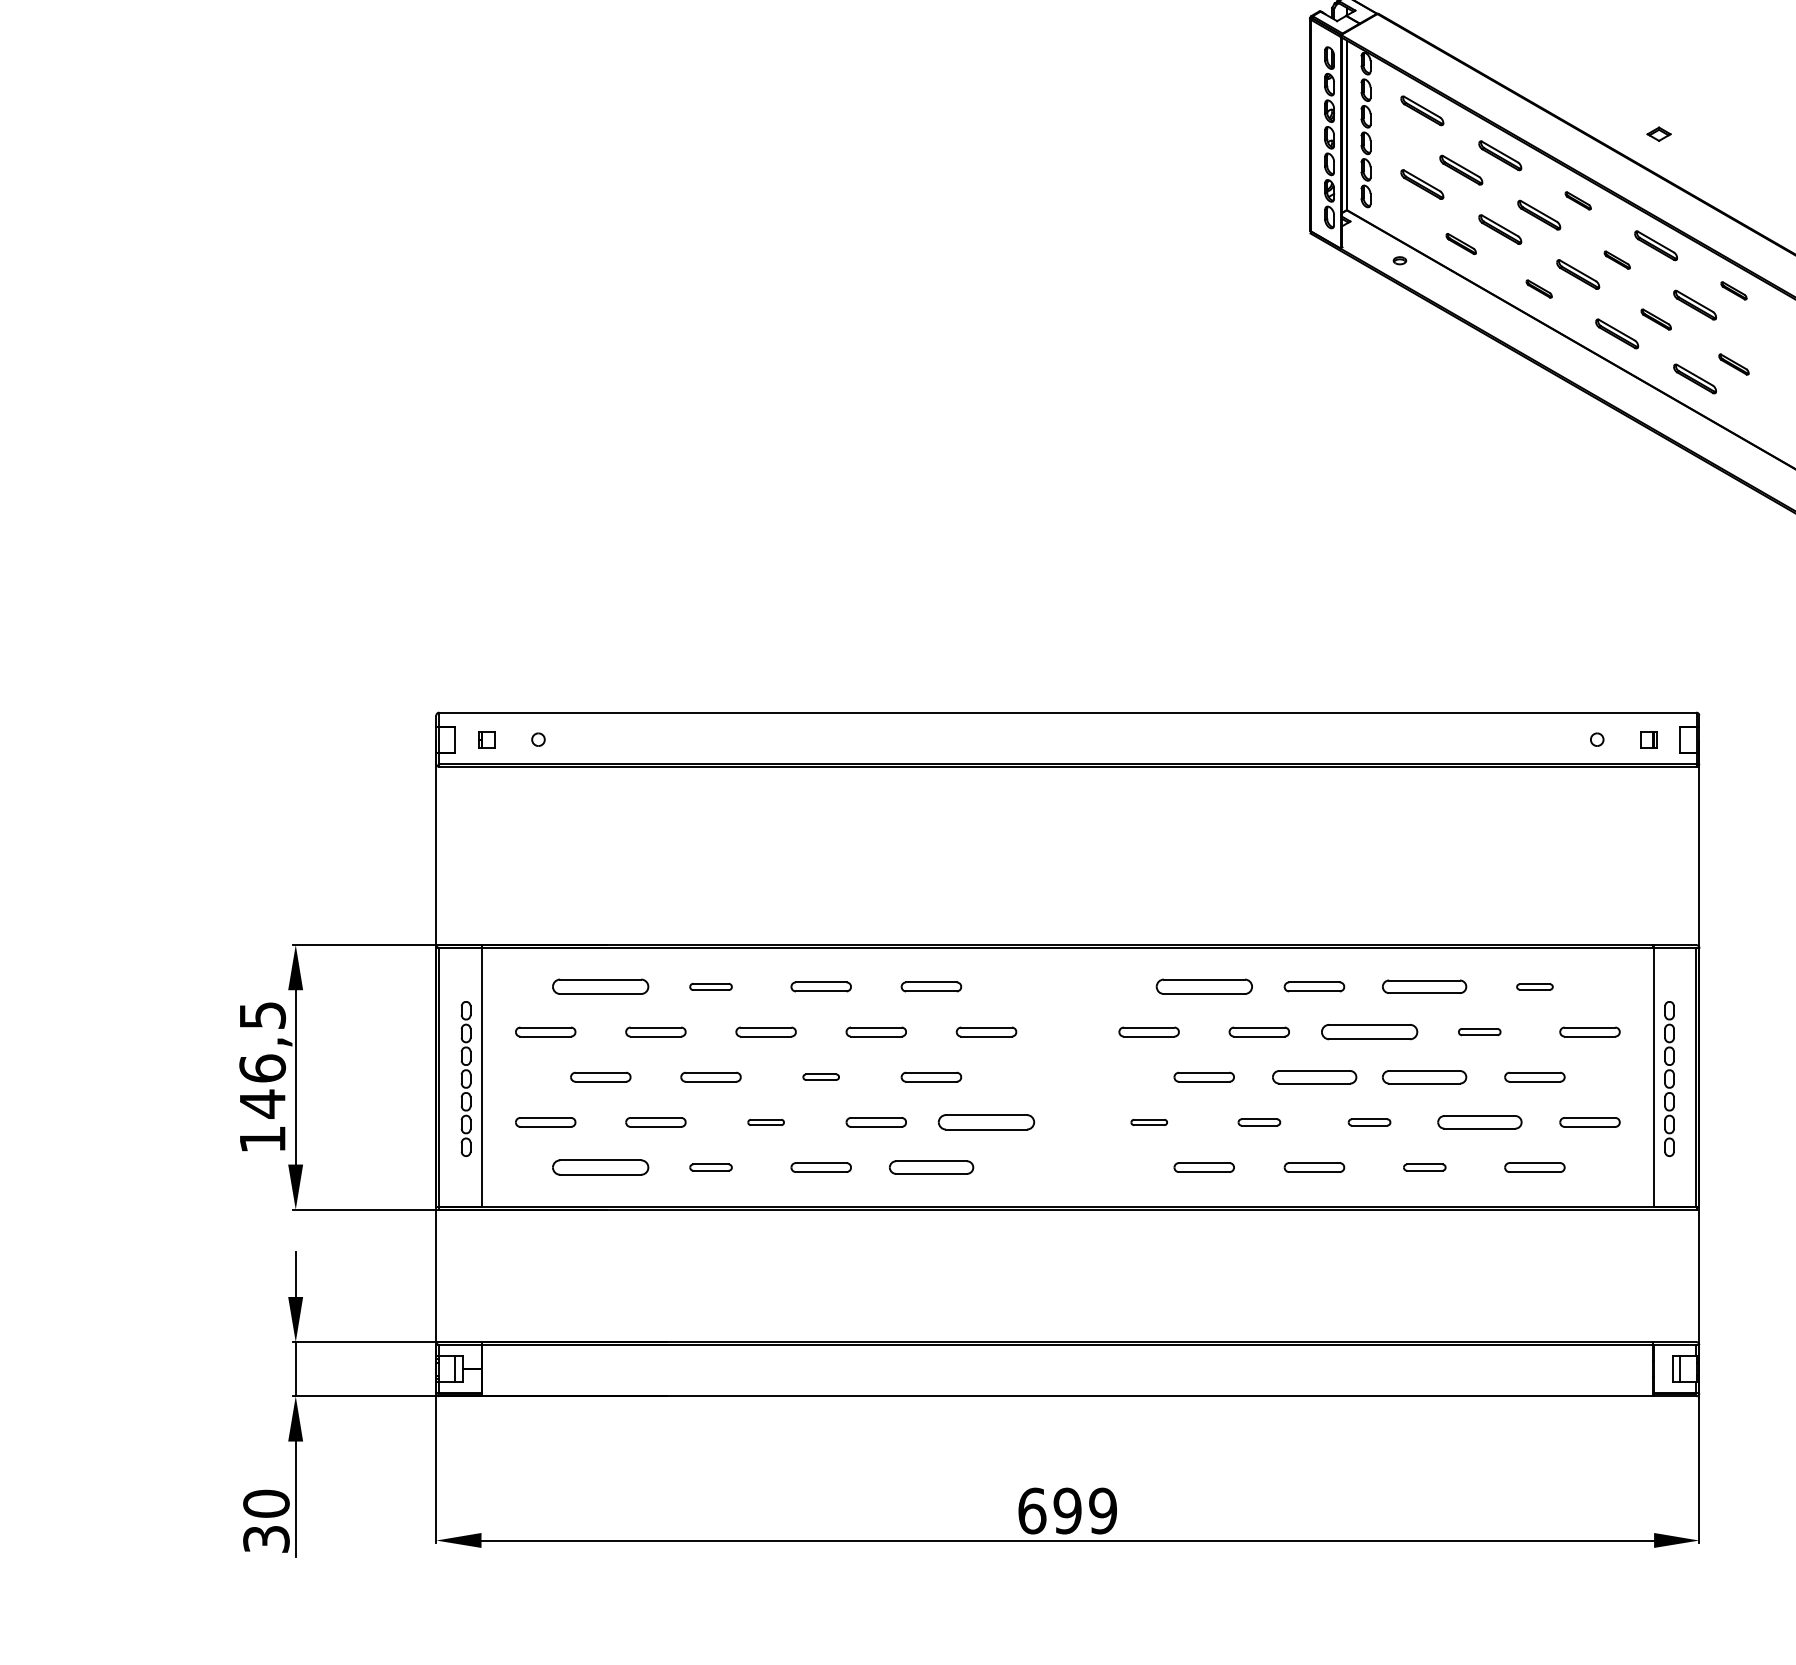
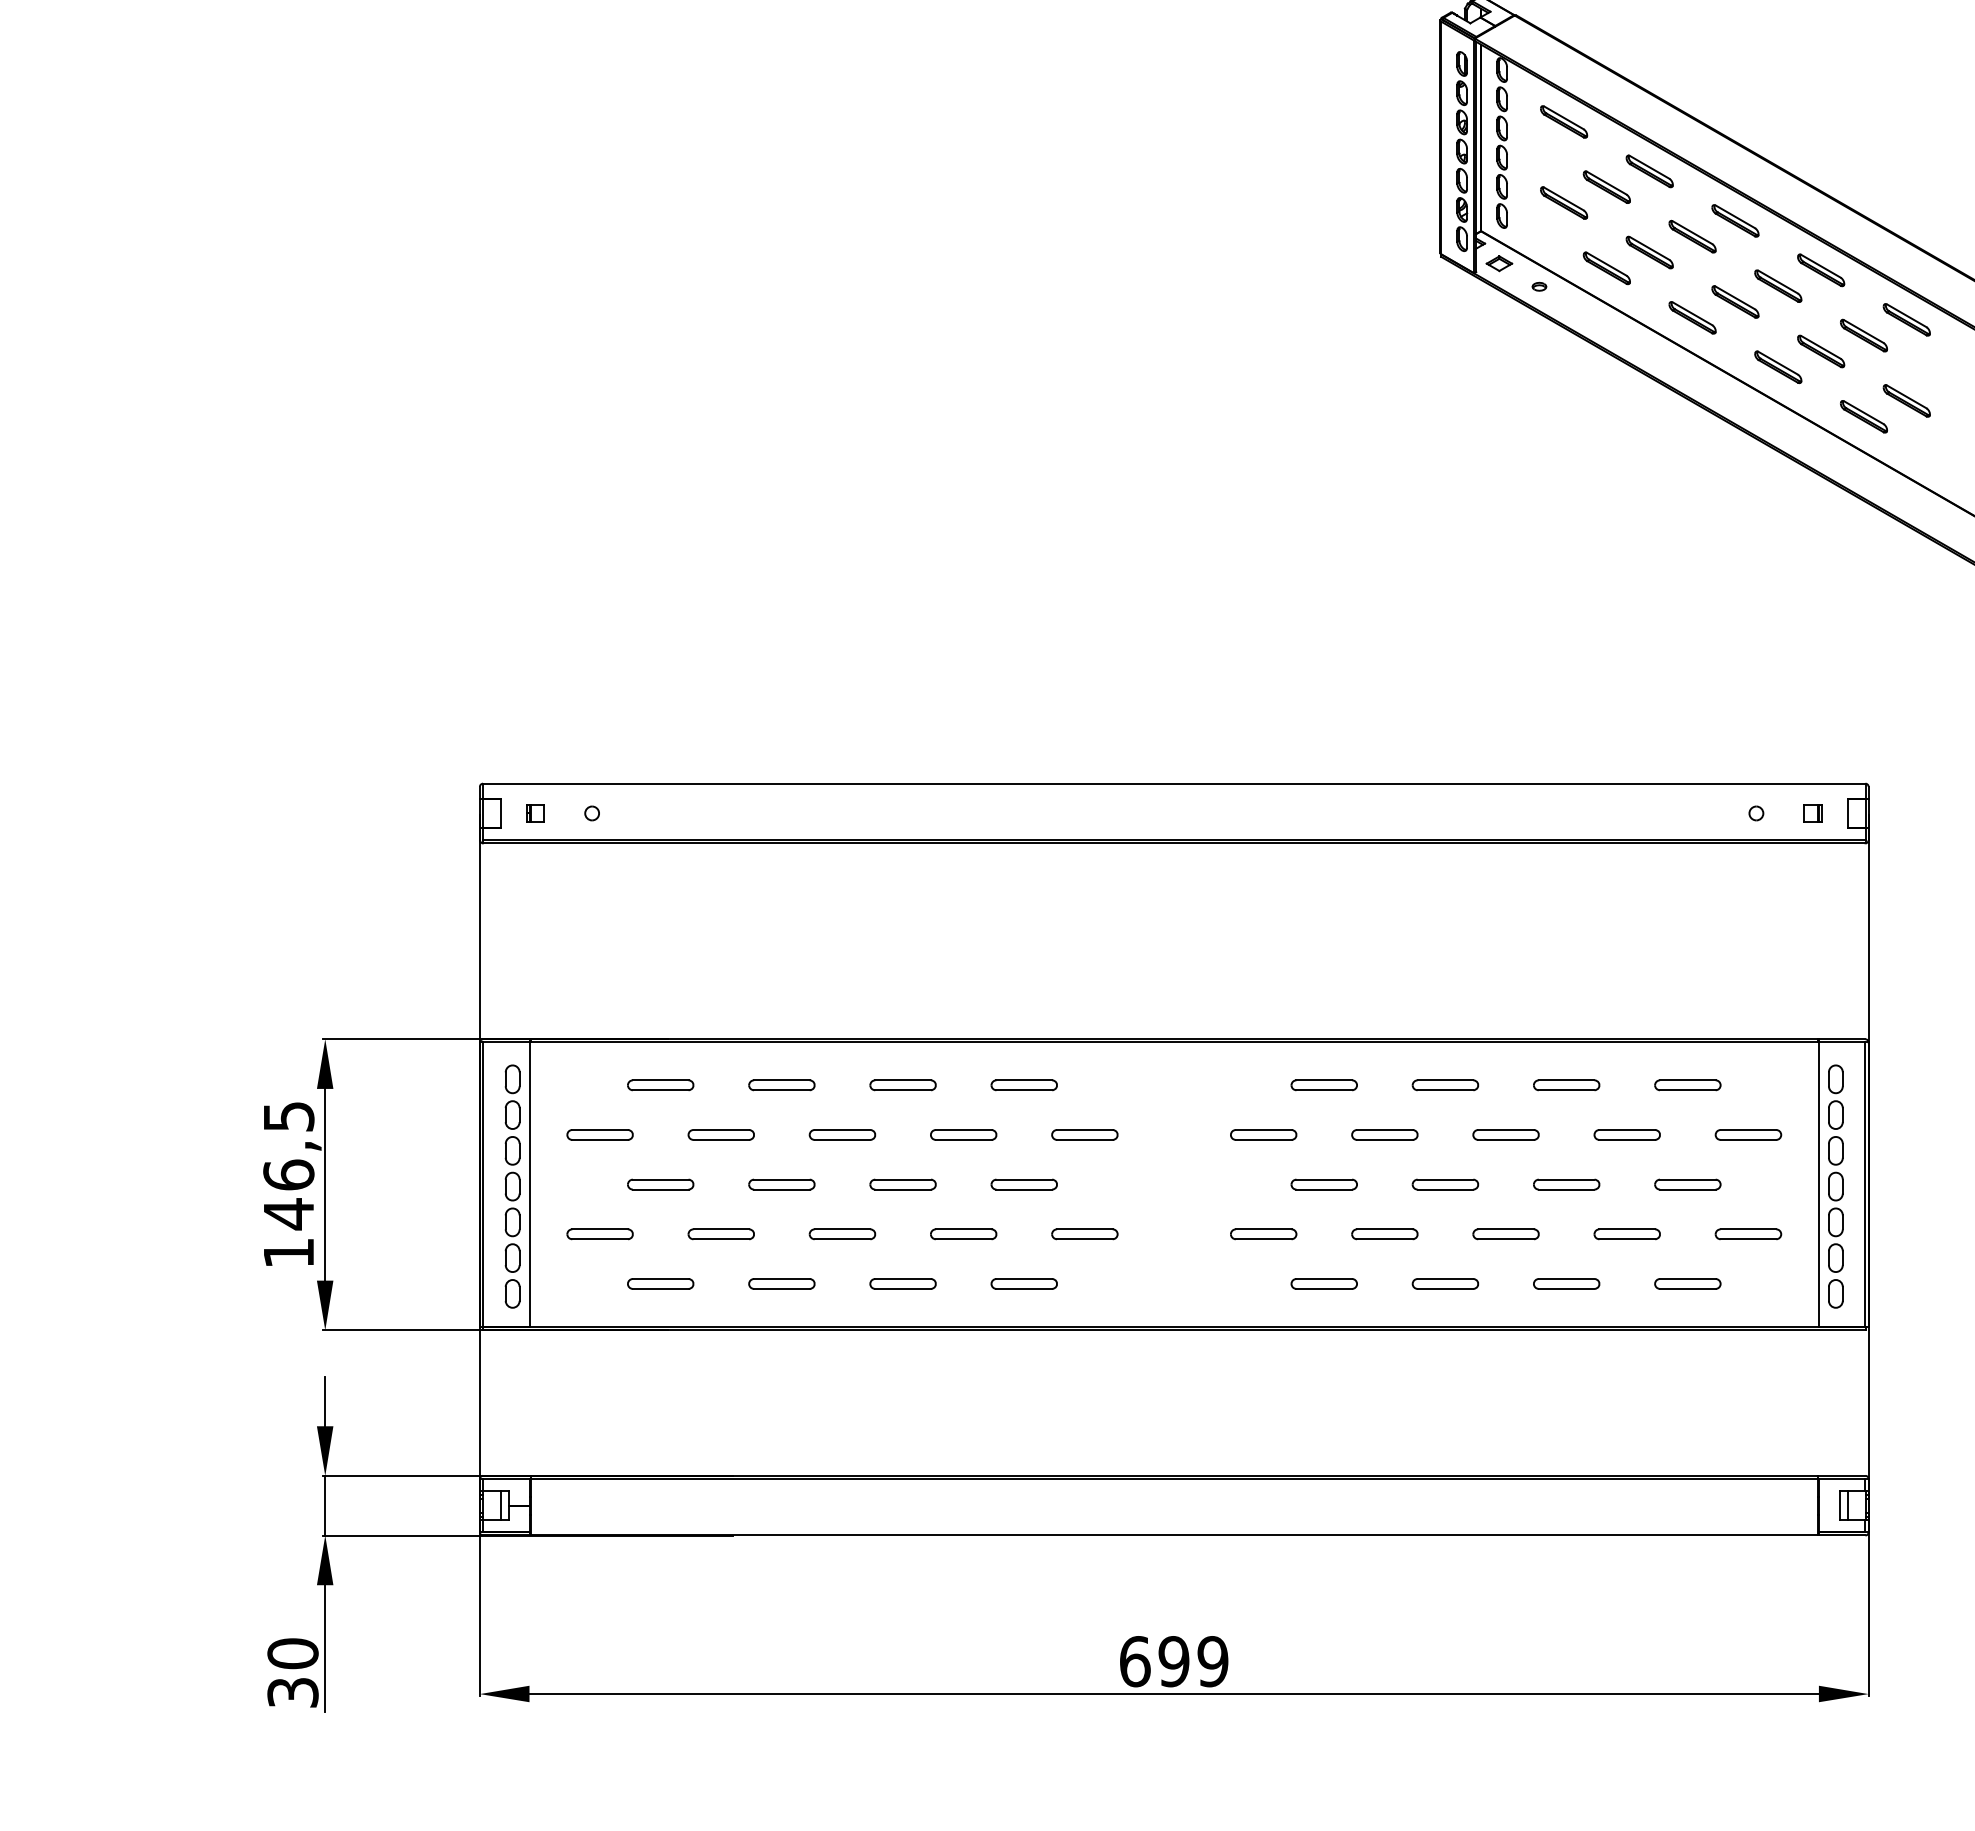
part: (1659, 134) -> (1499, 263), moved
part: (1578, 200) -> (1735, 220), size x1.67
part: (1460, 244) -> (1606, 268), size x1.43
part: (1617, 259) -> (1778, 285), size x1.67
part: (1539, 288) -> (1692, 317), size x1.67
part: (1733, 290) -> (1906, 319), size x1.67
part: (1656, 319) -> (1821, 351), size x1.43
part: (1733, 364) -> (1906, 400), size x1.43
part: (600, 987) -> (660, 1085), size x0.62
part: (710, 987) -> (781, 1085), size x1.43
part: (1203, 987) -> (1323, 1085), size x0.62
part: (1424, 987) -> (1566, 1085), size x0.71
part: (1534, 987) -> (1687, 1085), size x1.67
part: (1369, 1031) -> (1505, 1134), size x0.62
part: (1479, 1031) -> (1626, 1134), size x1.43
part: (820, 1077) -> (902, 1184), size x1.67
part: (1313, 1077) -> (1444, 1184), size x0.71
part: (1424, 1077) -> (1566, 1184), size x0.71
part: (466, 1078) -> (512, 1186), size x1.43
part: (1669, 1078) -> (1835, 1186), size x1.43
part: (766, 1122) -> (842, 1234), size x1.67
part: (986, 1122) -> (1084, 1234), size x0.62
part: (1148, 1122) -> (1263, 1234), size x1.67
part: (1259, 1122) -> (1384, 1234), size x1.43
part: (1369, 1122) -> (1505, 1234), size x1.43
part: (1479, 1122) -> (1626, 1234), size x0.71
part: (600, 1167) -> (660, 1283), size x0.62
part: (710, 1167) -> (781, 1283), size x1.43
part: (930, 1167) -> (1023, 1283), size x0.71
part: (1424, 1167) -> (1566, 1283), size x1.43

